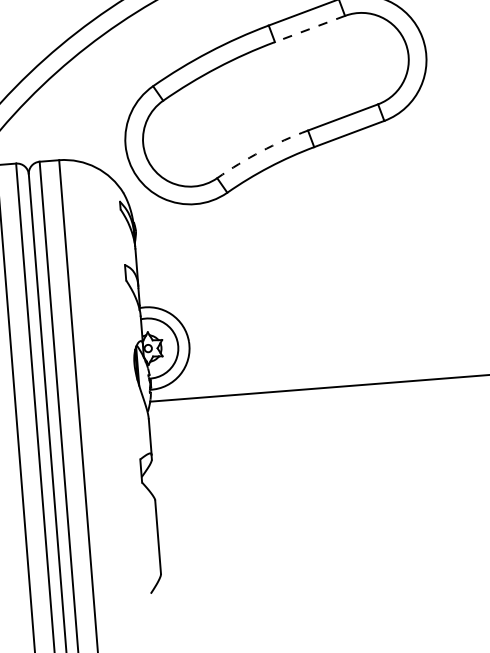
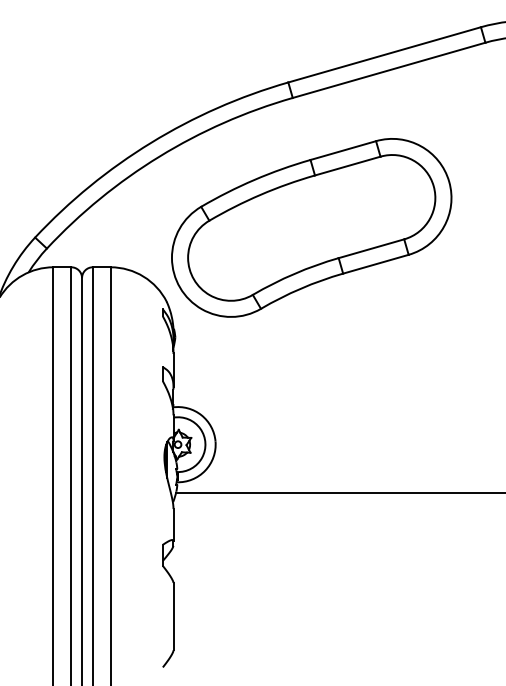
line: (309, 29) -> (347, 166), dashed -> solid
arc: (260, 151) -> (294, 273), dashed -> solid

